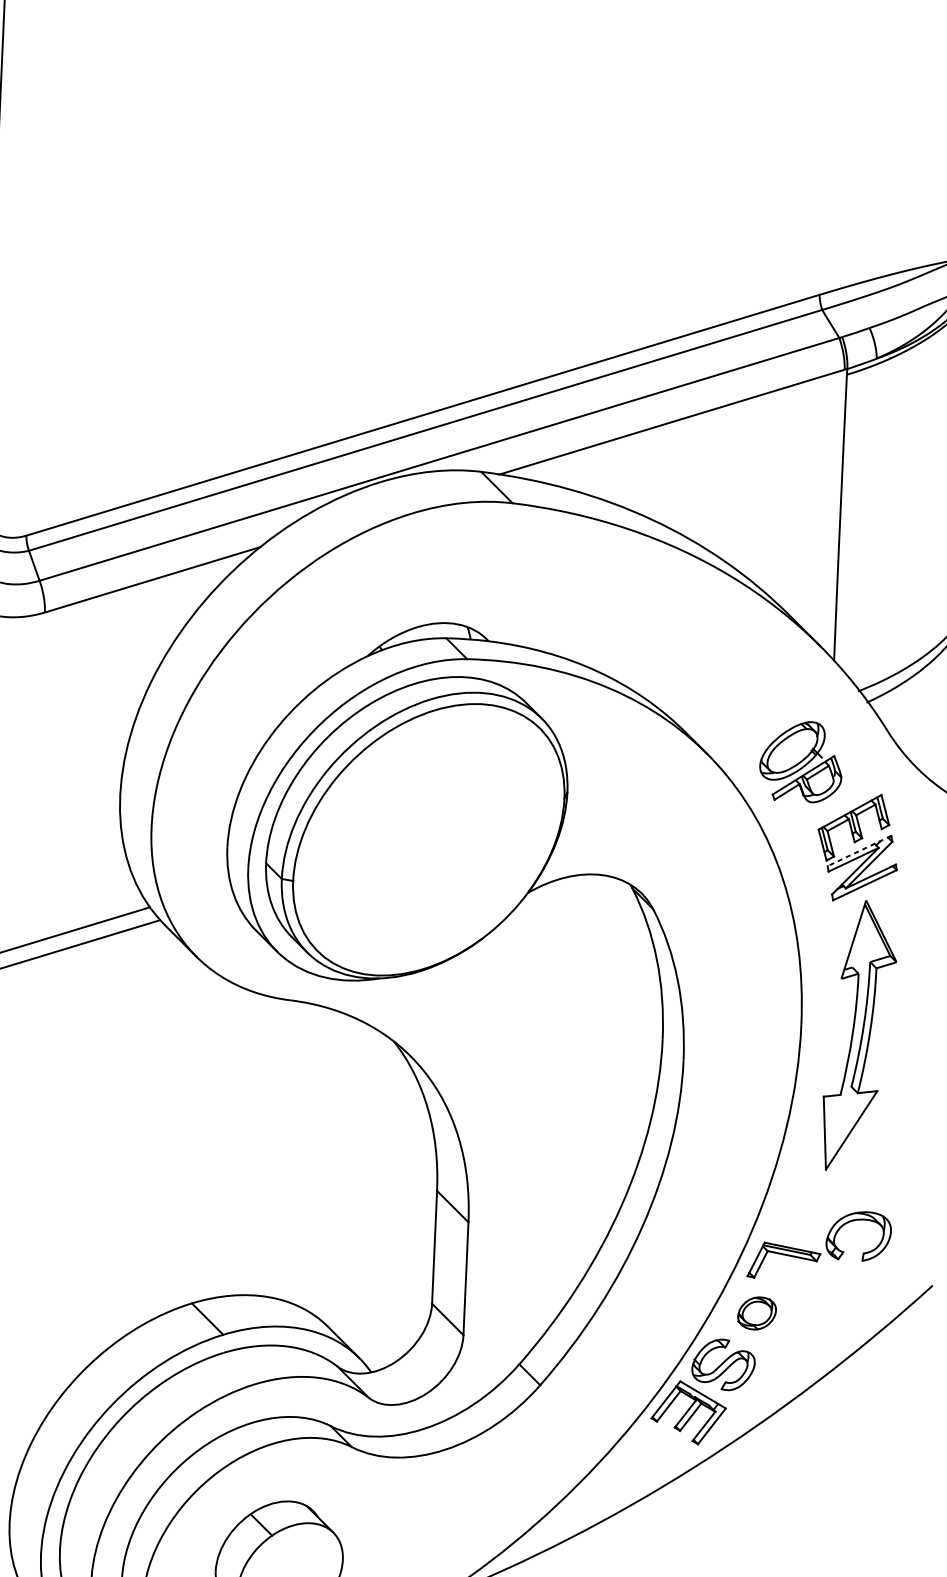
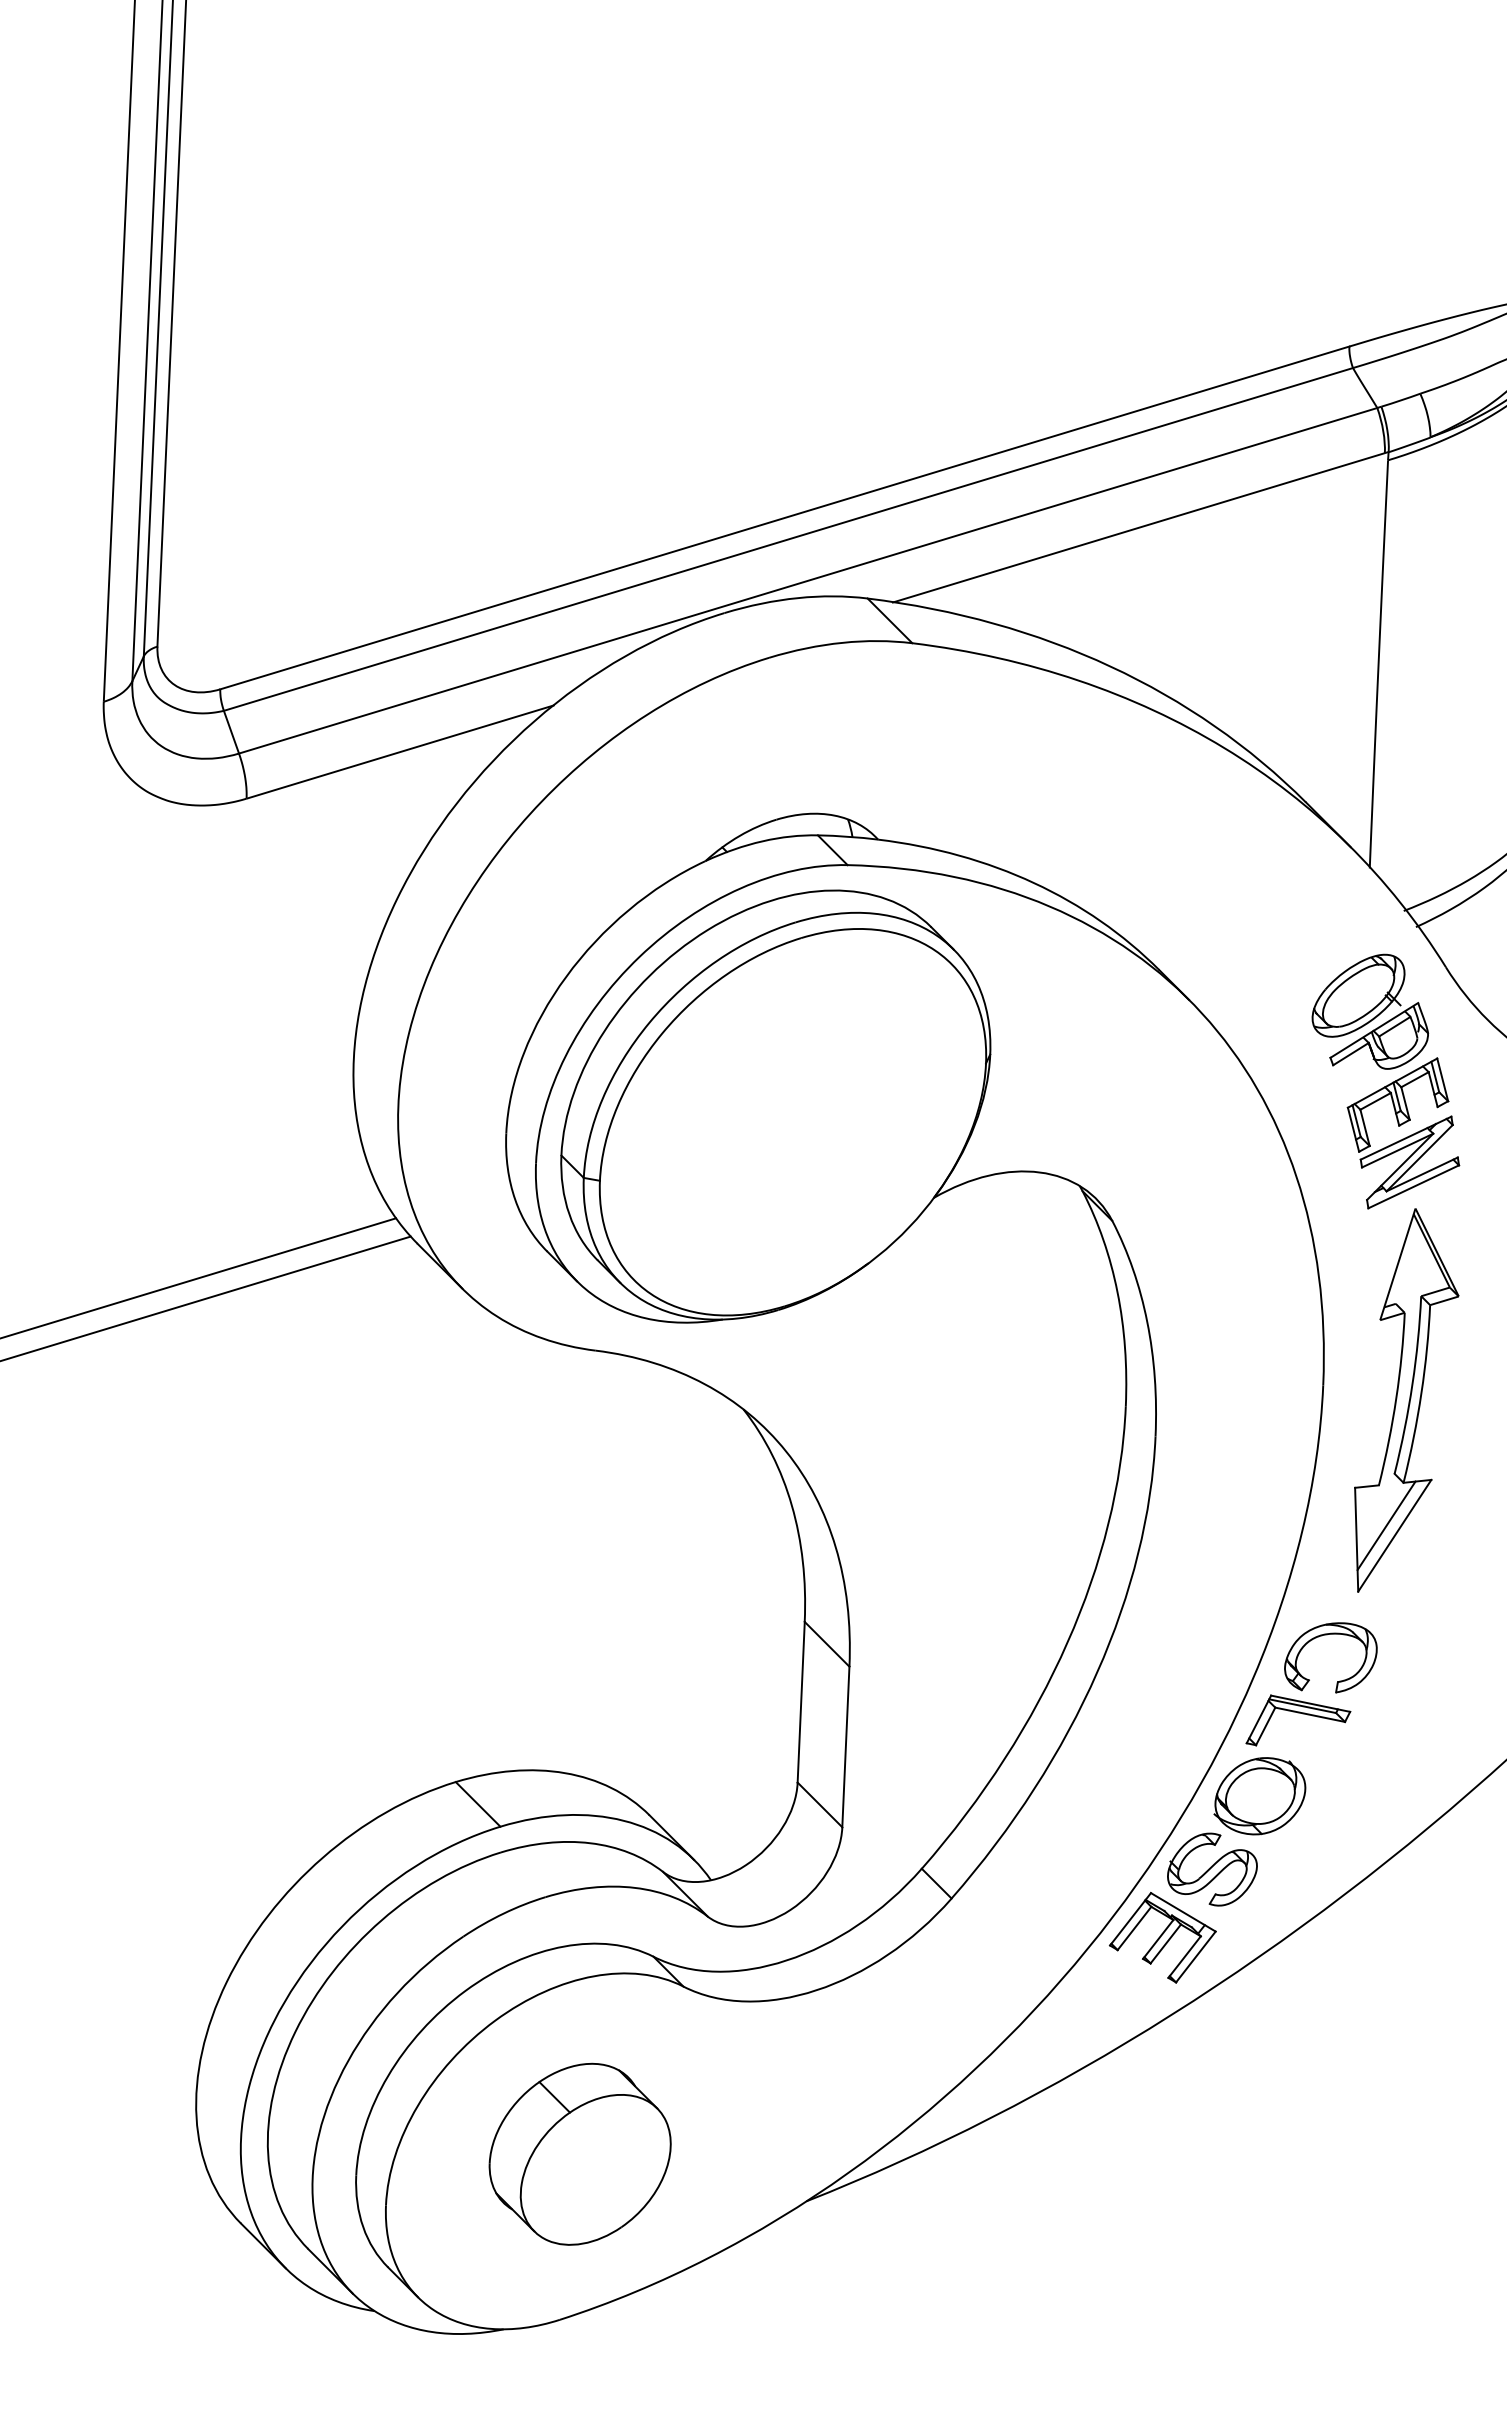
part: (800, 762) -> (1370, 1011), moved
line: (859, 851) -> (1405, 1138), dashed -> solid
line: (845, 1123) -> (1386, 1525), added
part: (856, 1220) -> (1327, 1635), moved
part: (756, 1313) -> (1259, 1796), size x1.67

